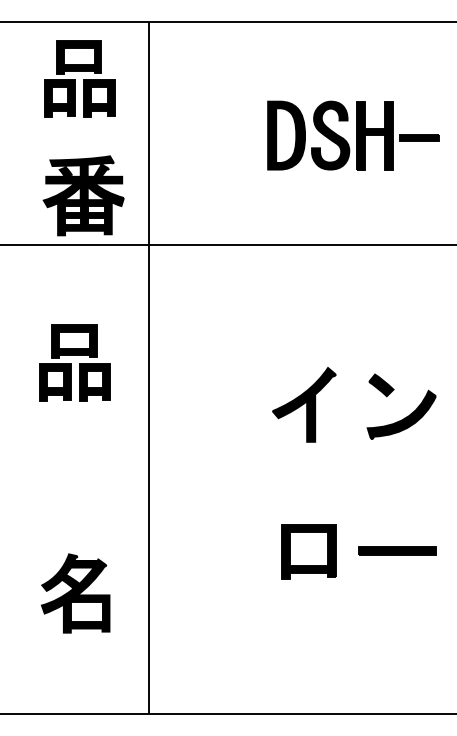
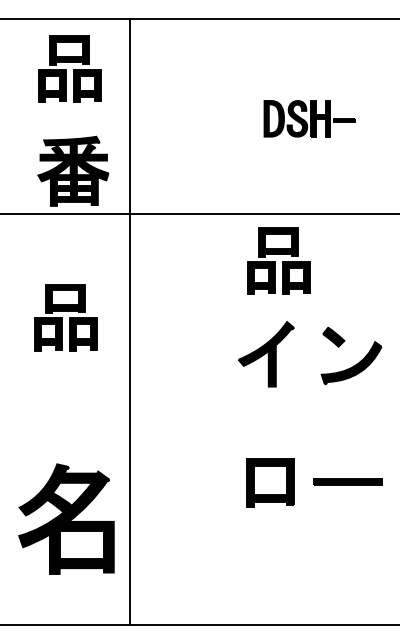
part: (353, 135) -> (309, 118), size x0.6
part: (318, 297) -> (278, 260), added
part: (74, 593) -> (65, 519), size x1.6

